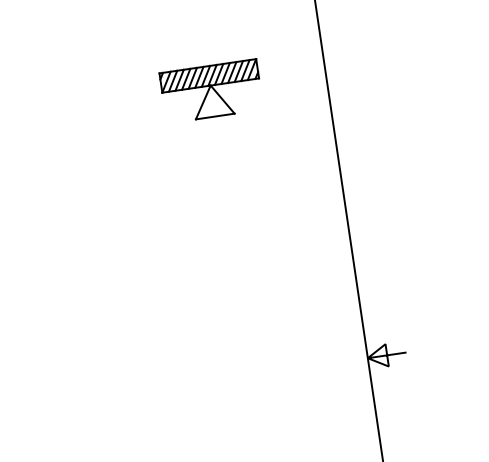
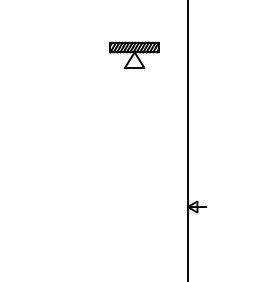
part: (211, 89) -> (134, 54), moved

